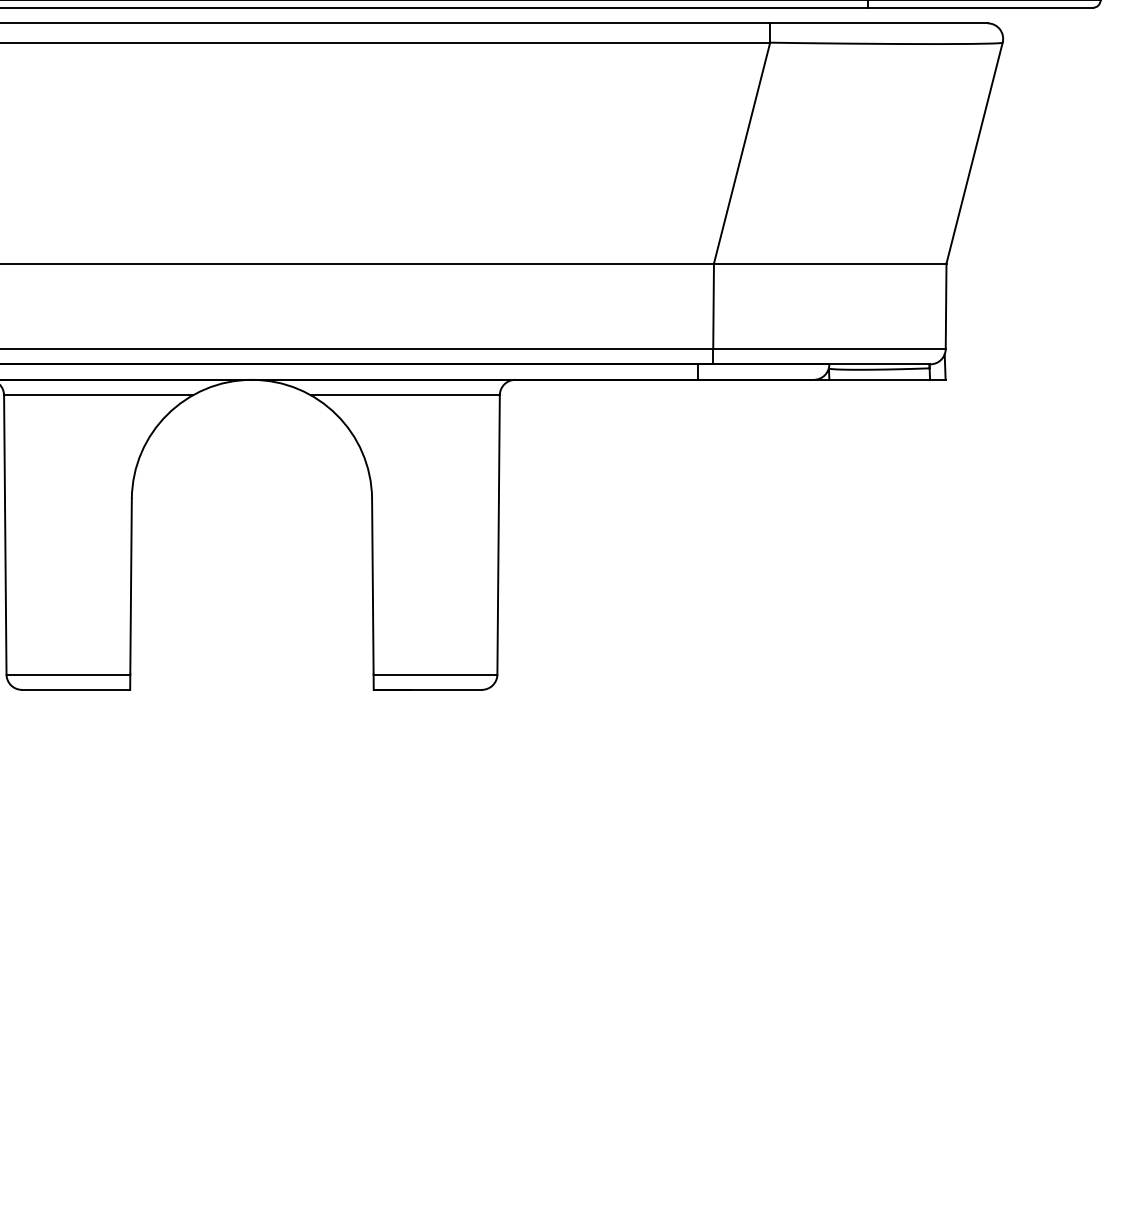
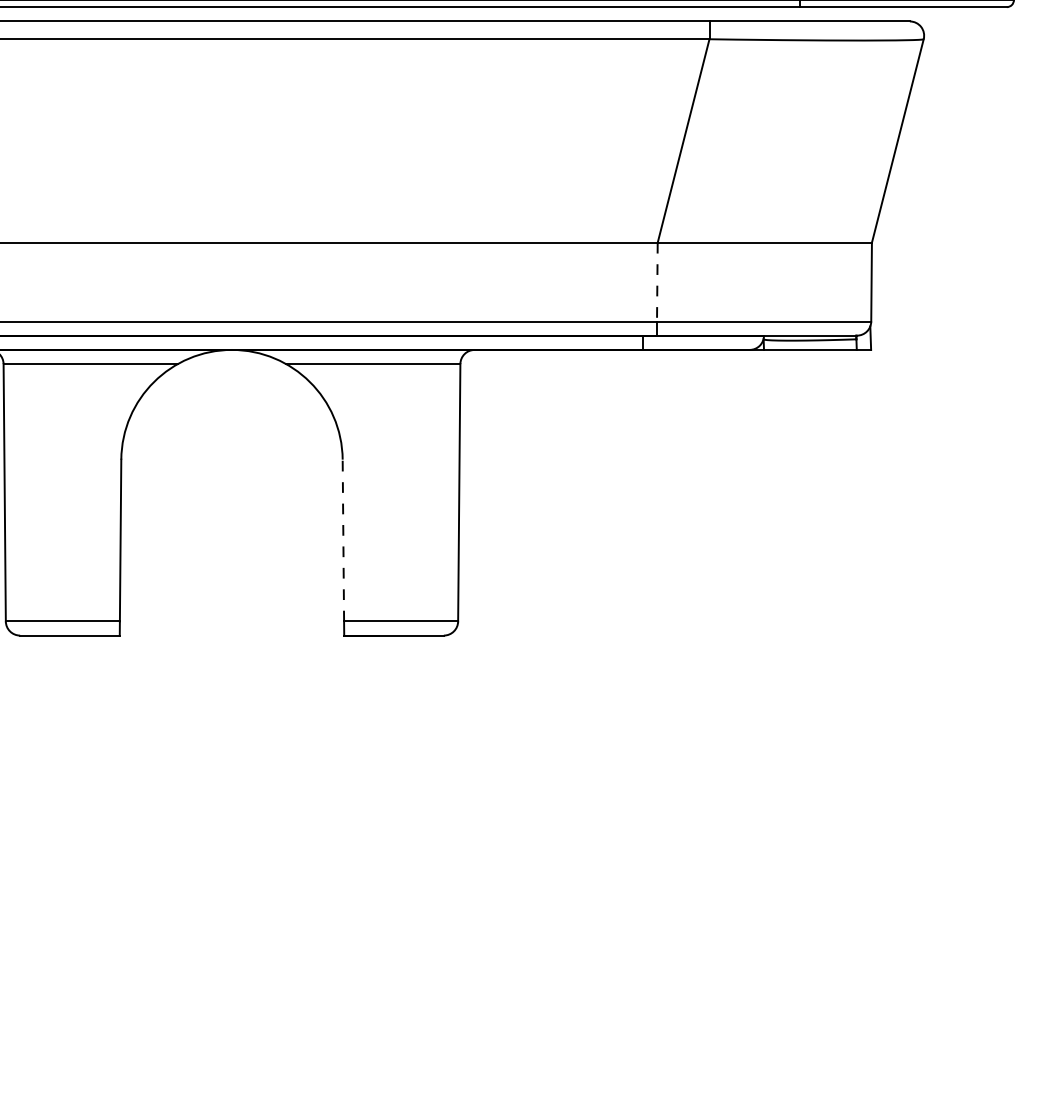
line: (713, 306) -> (657, 282), solid -> dashed
line: (372, 586) -> (343, 540), solid -> dashed

